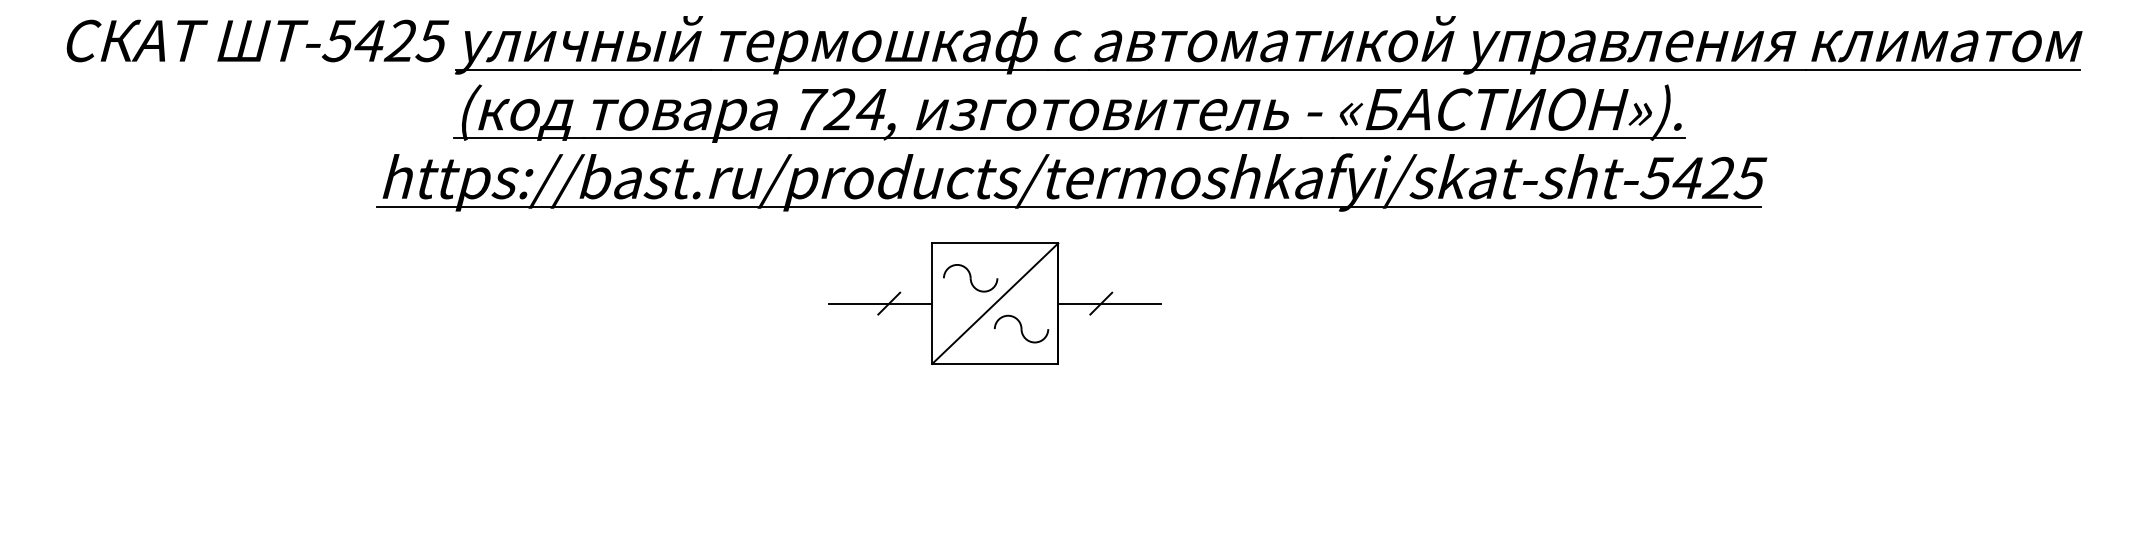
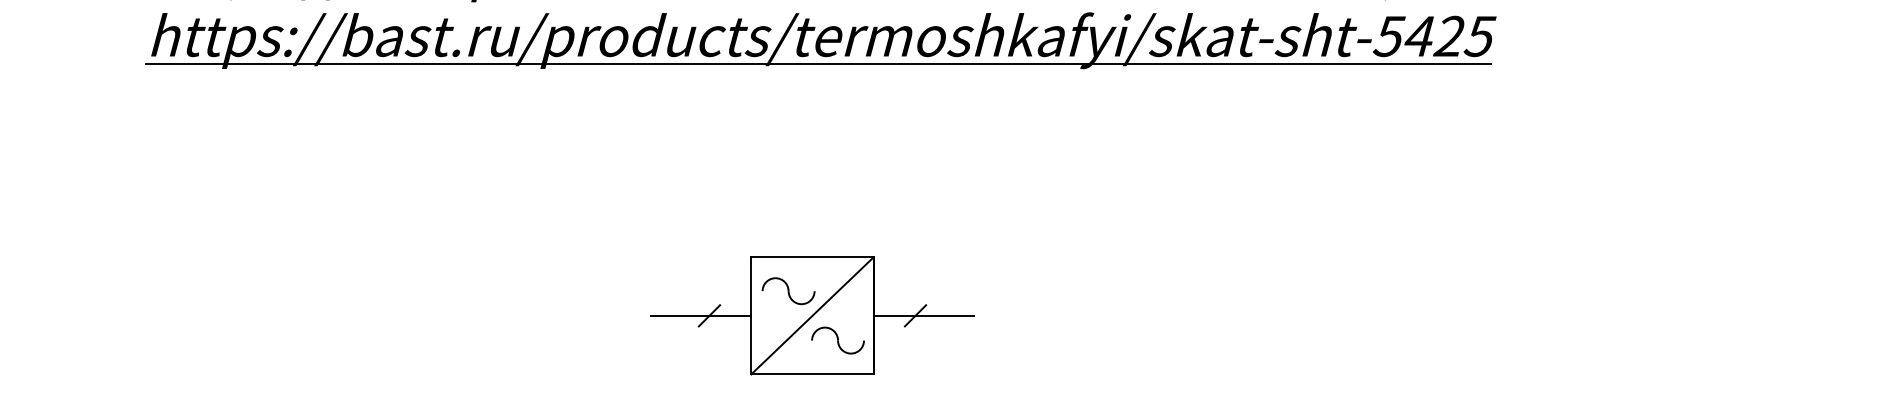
part: (994, 303) -> (811, 315), moved

